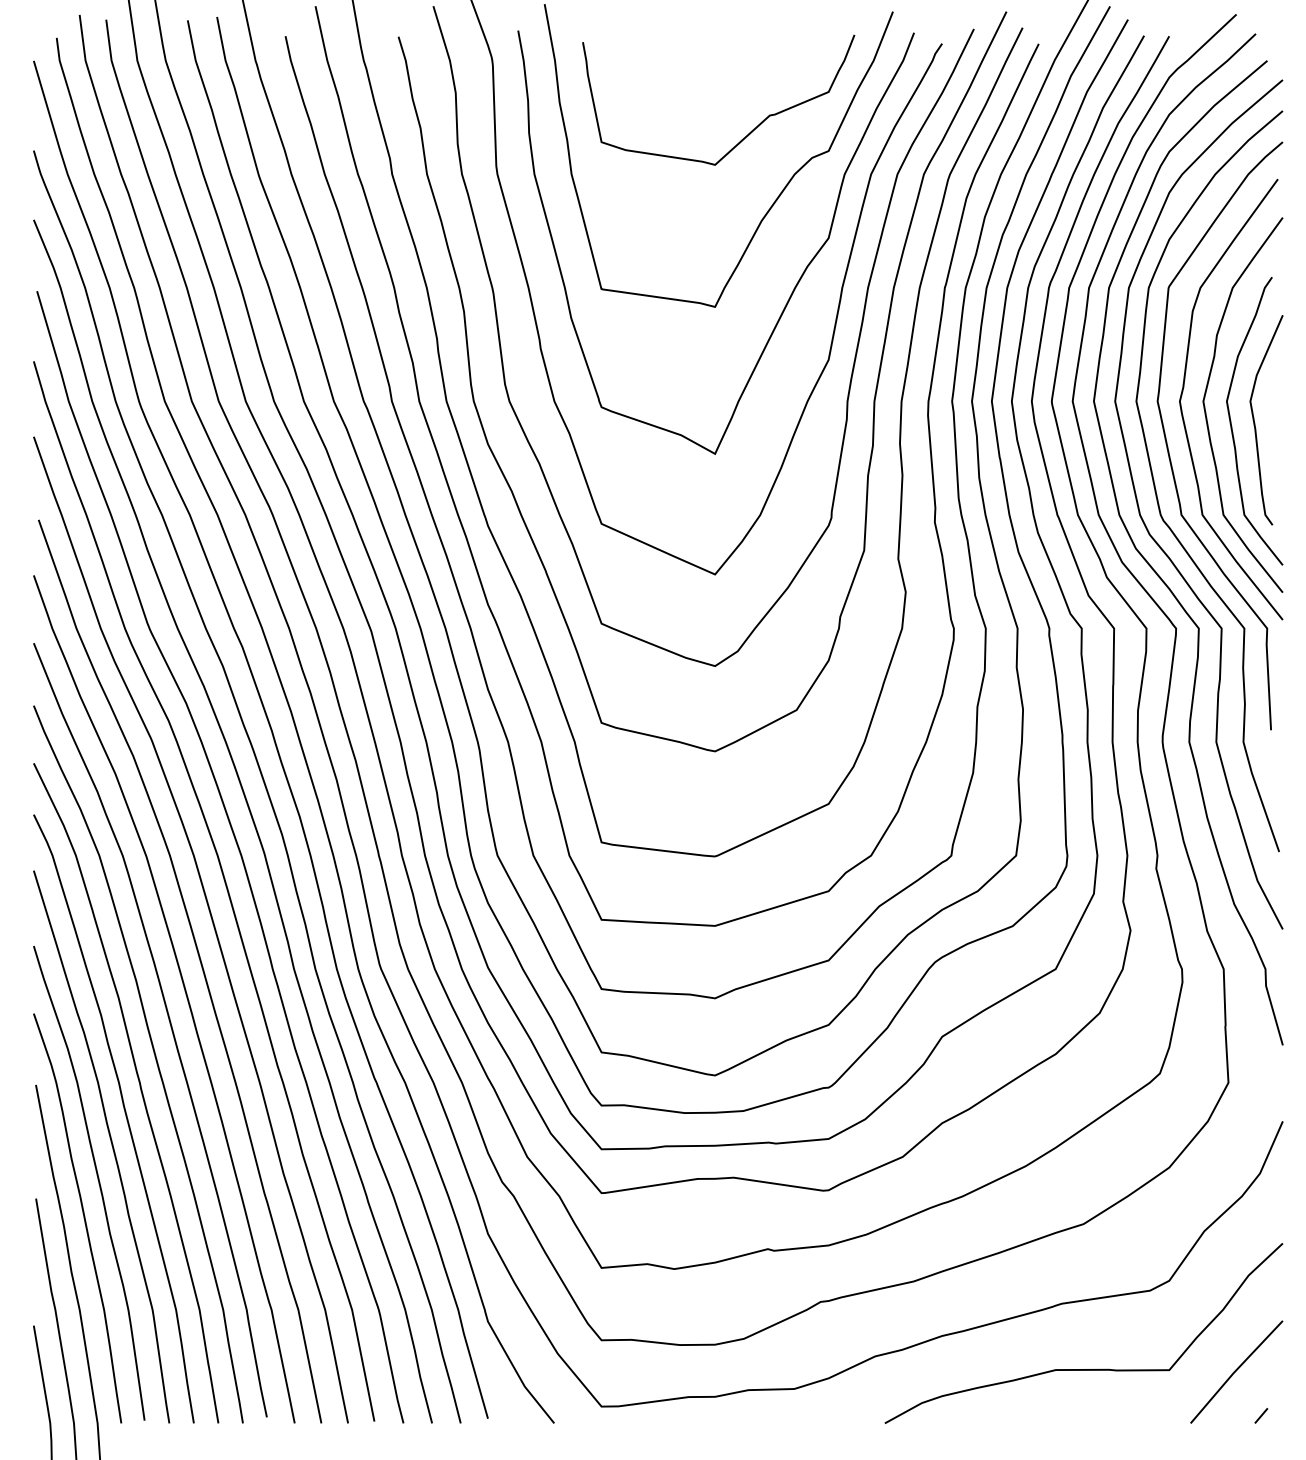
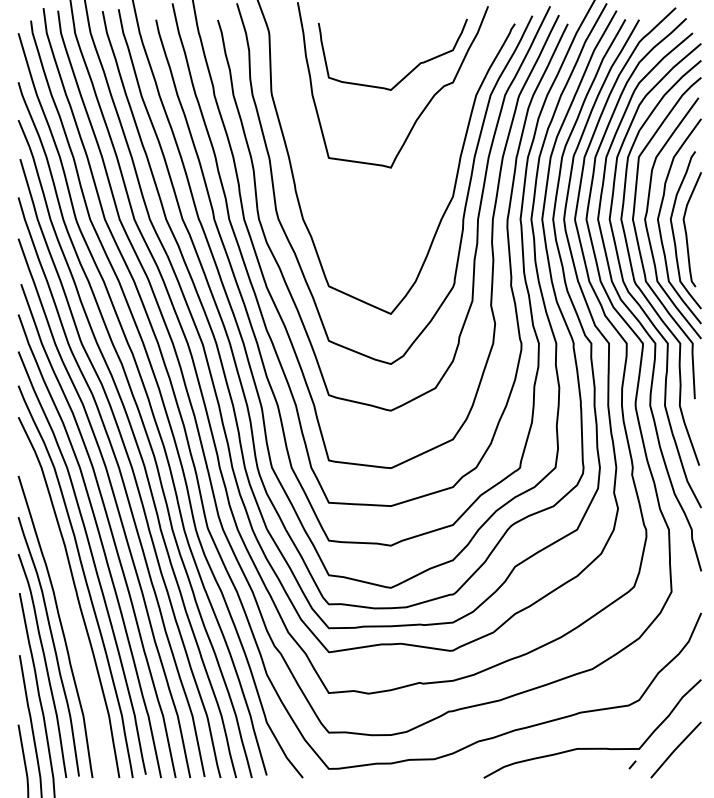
curve: (796, 280) -> (435, 153), removed
curve: (123, 1113) -> (67, 608), removed
line: (1261, 1415) -> (632, 764), moved

